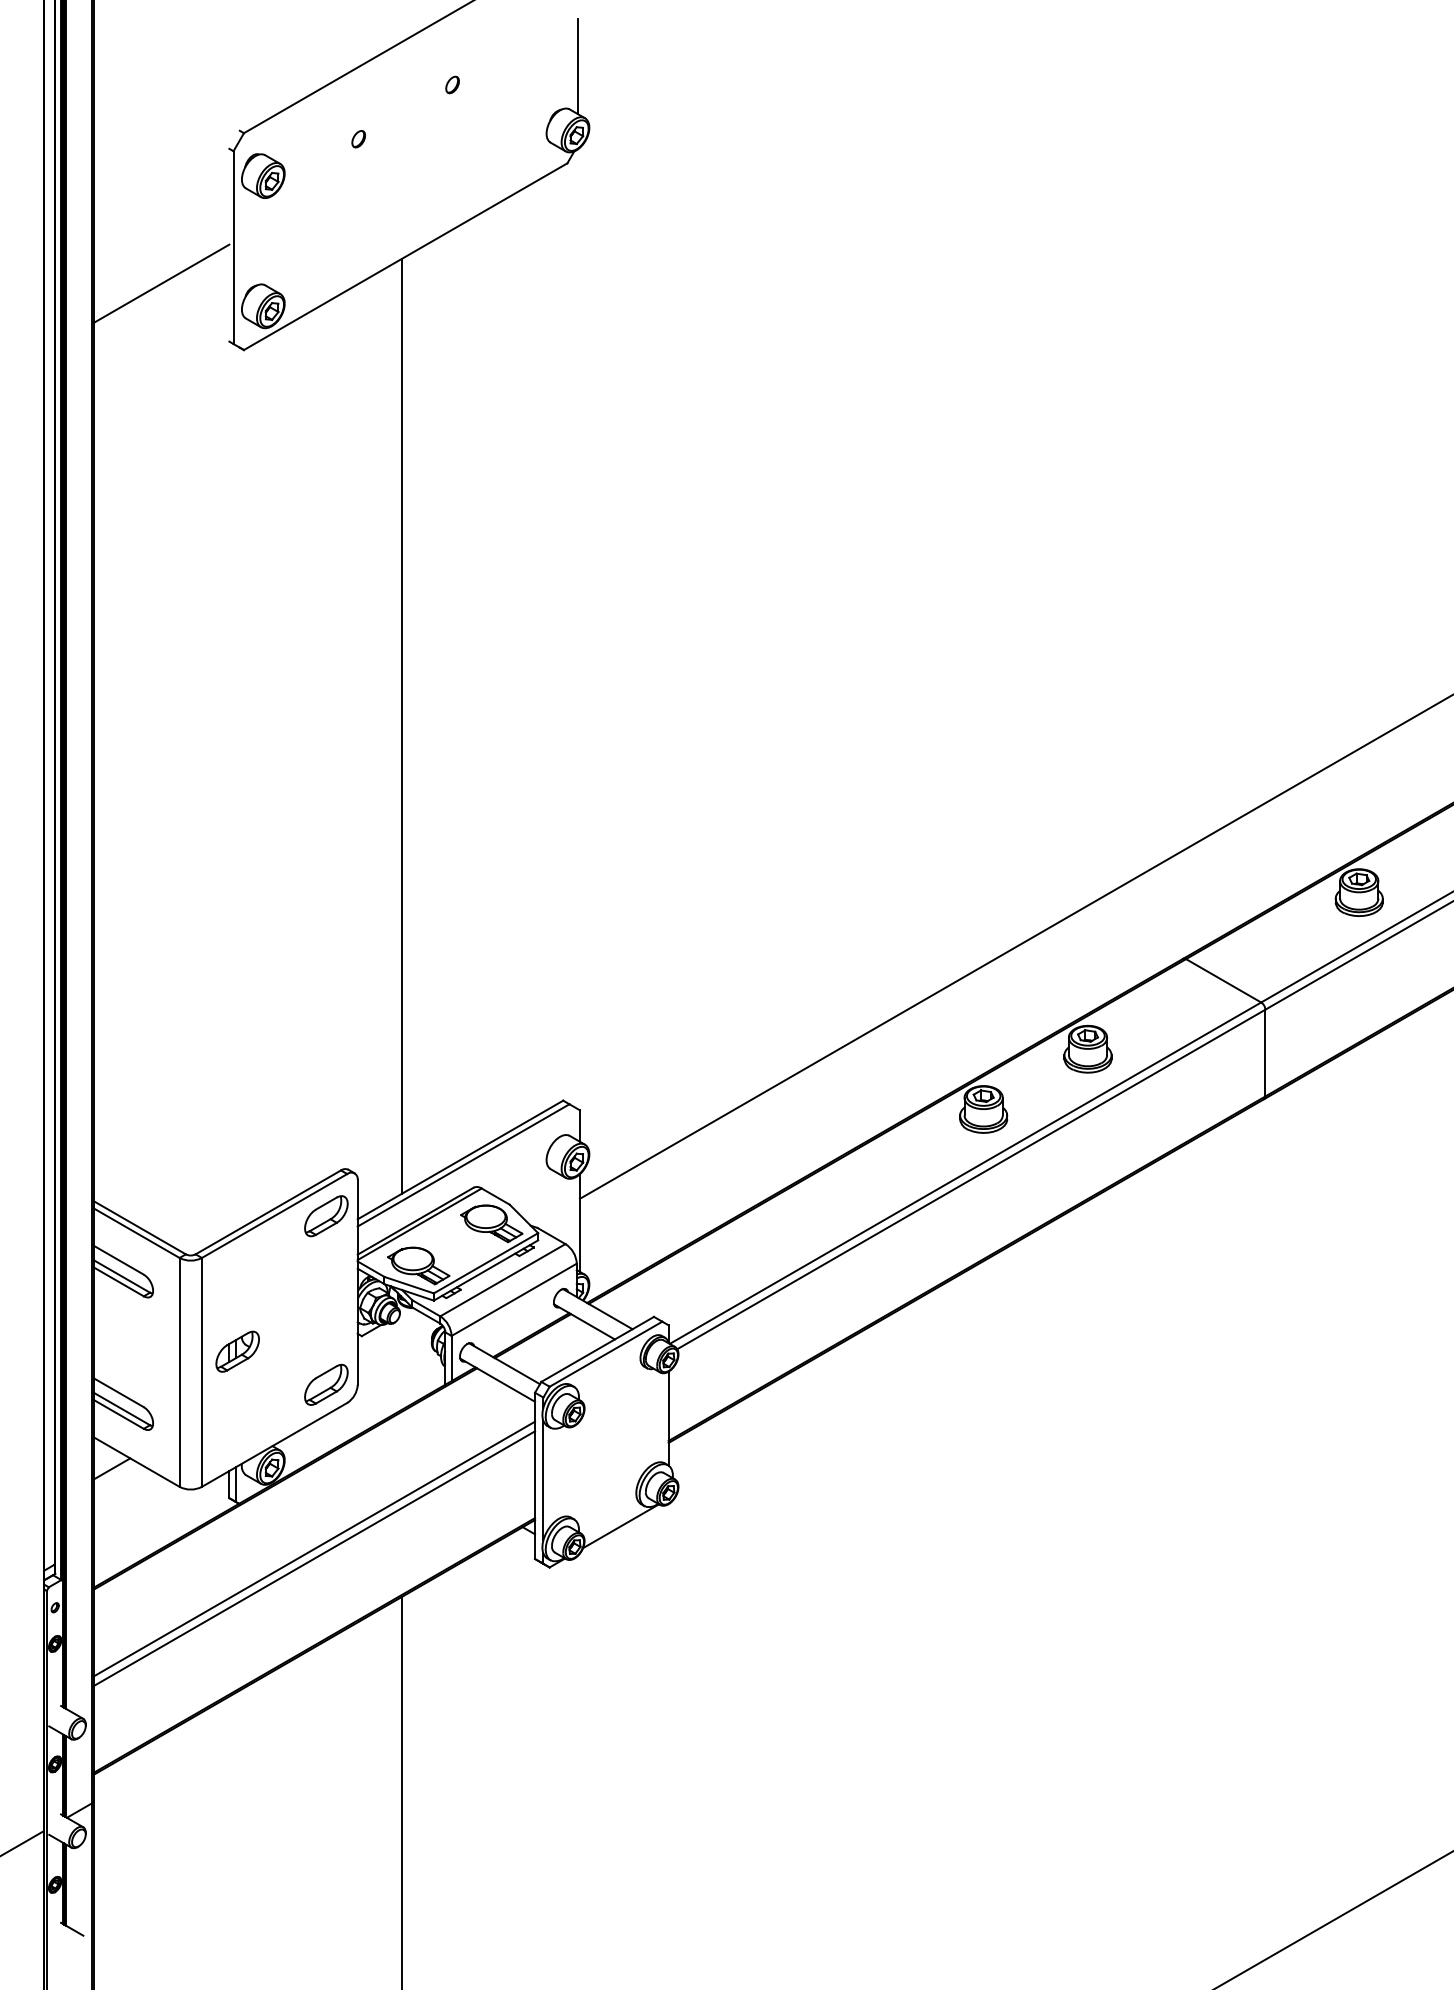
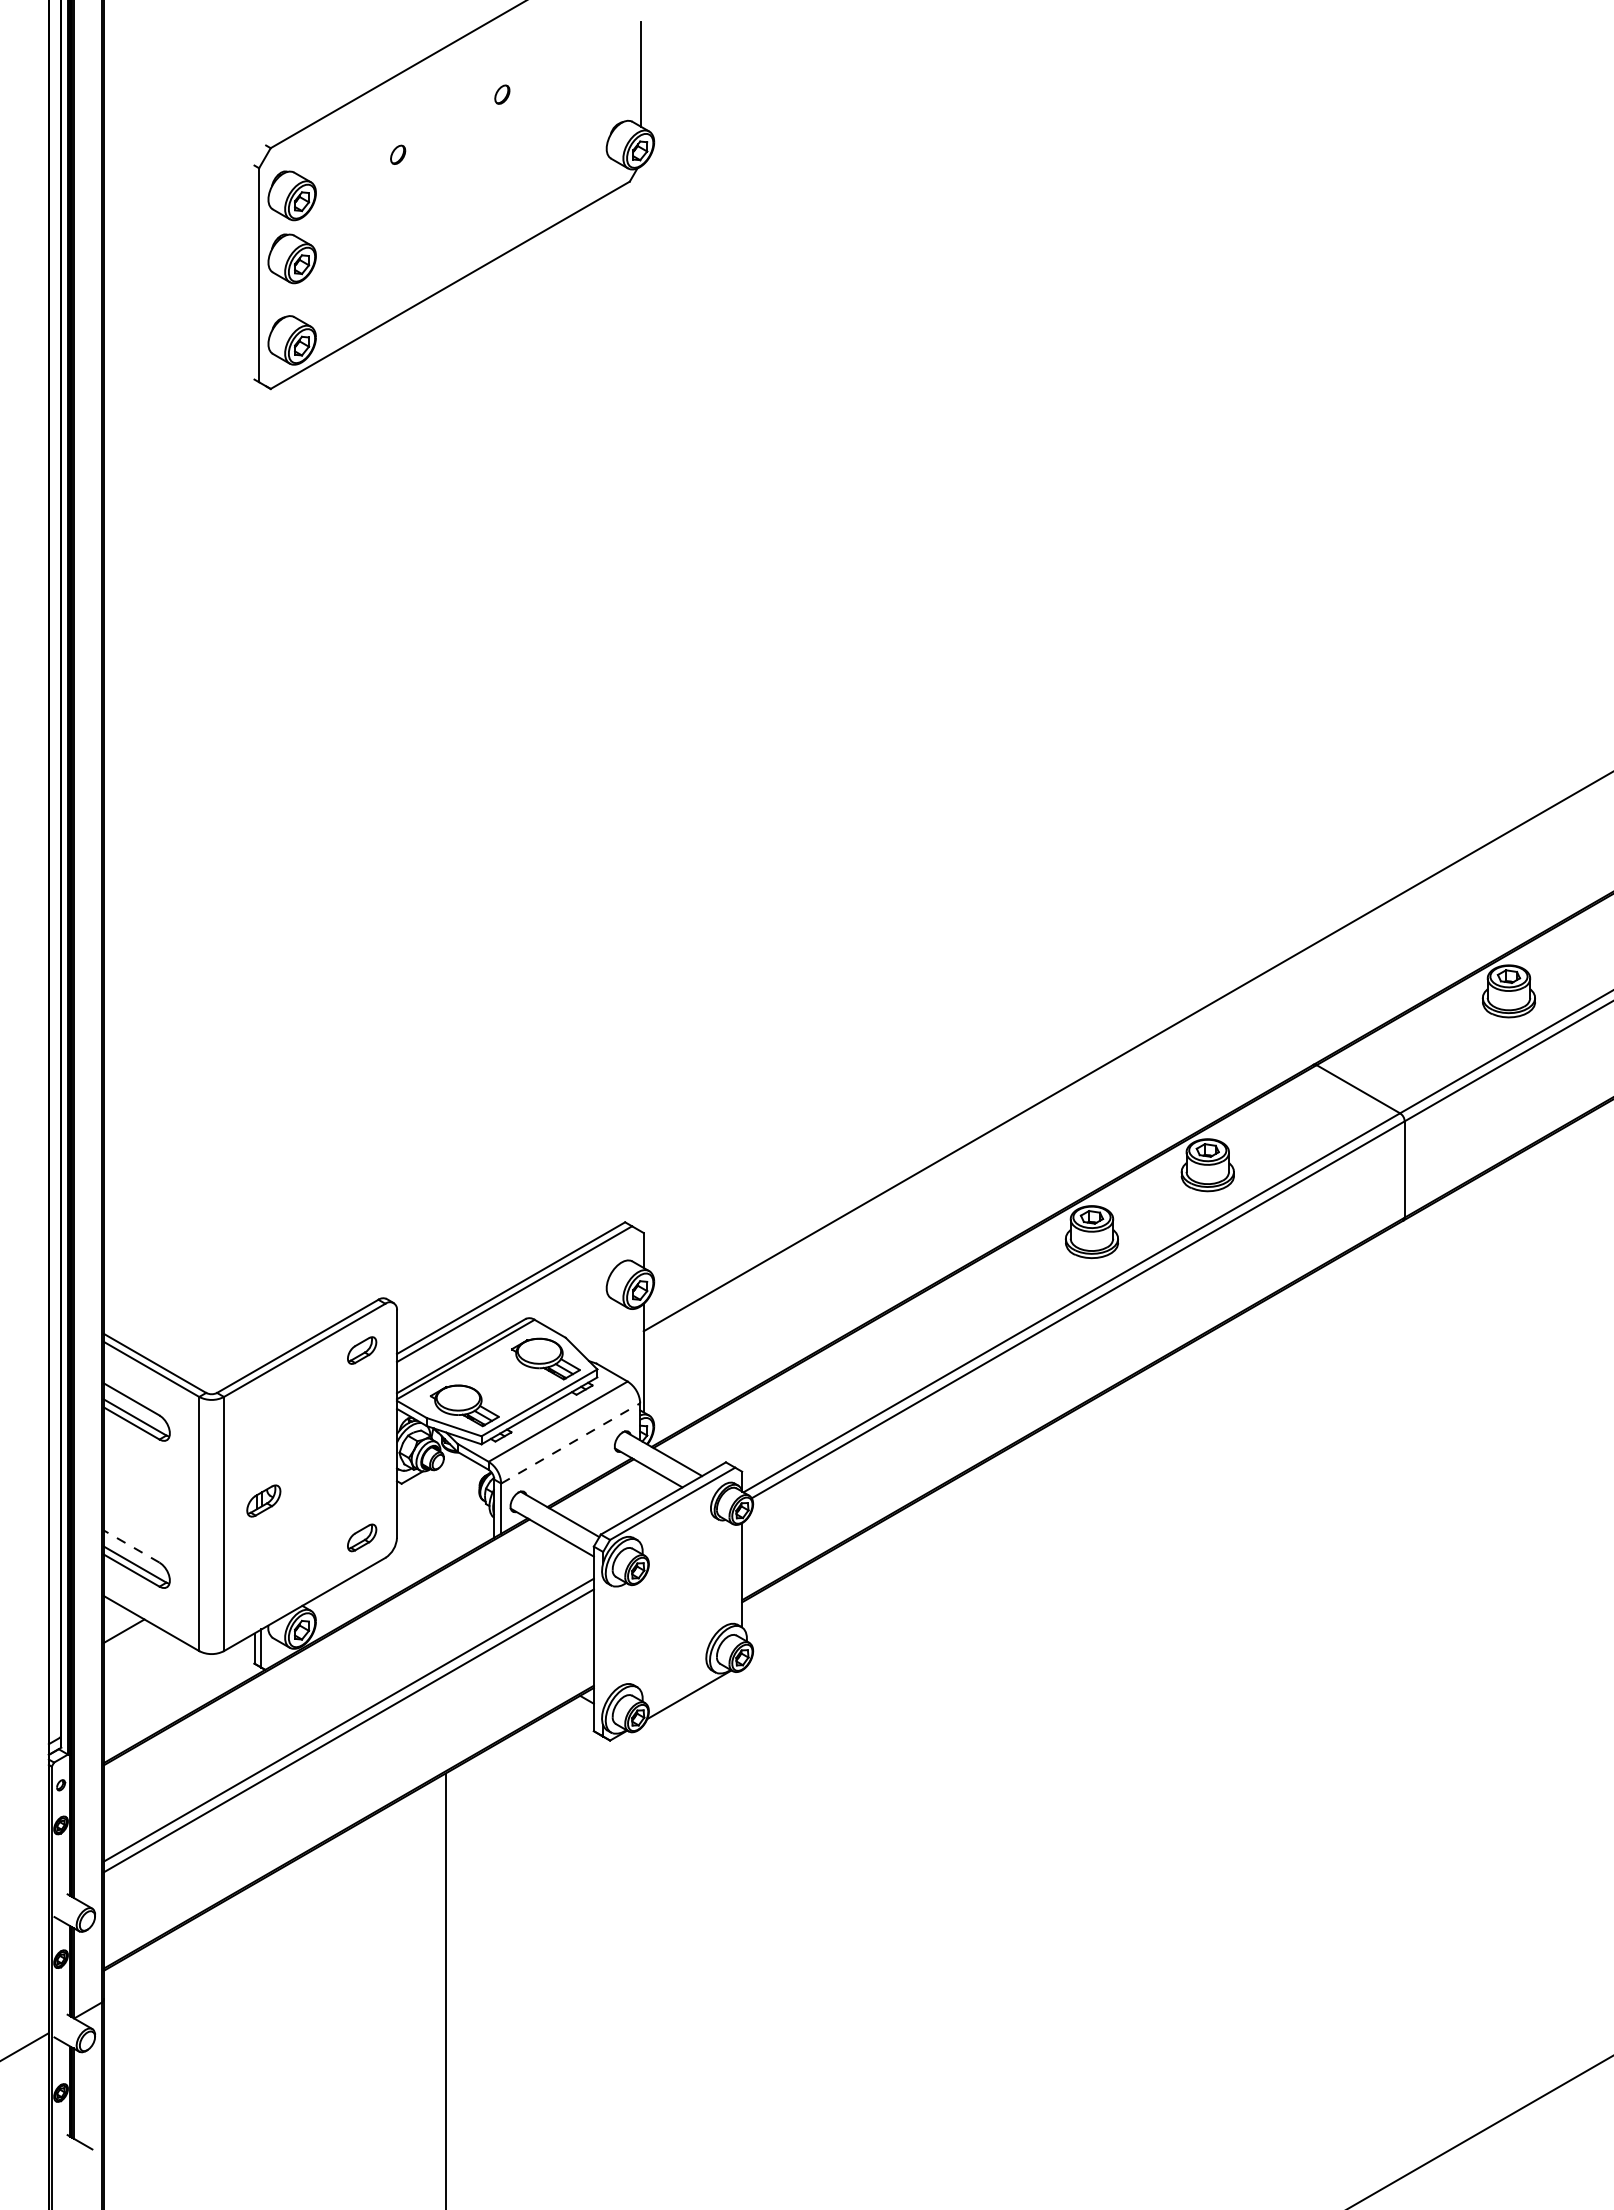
part: (262, 232) -> (291, 258), added
line: (161, 282) -> (179, 314), removed
line: (401, 726) -> (445, 806), removed
part: (325, 1216) -> (361, 1350), size x0.6
line: (514, 1299) -> (571, 1443), solid -> dashed
part: (237, 1351) -> (263, 1500), size x0.7
part: (325, 1384) -> (361, 1537), size x0.6
line: (118, 1392) -> (131, 1546), solid -> dashed
line: (543, 1480) -> (603, 1644), removed

